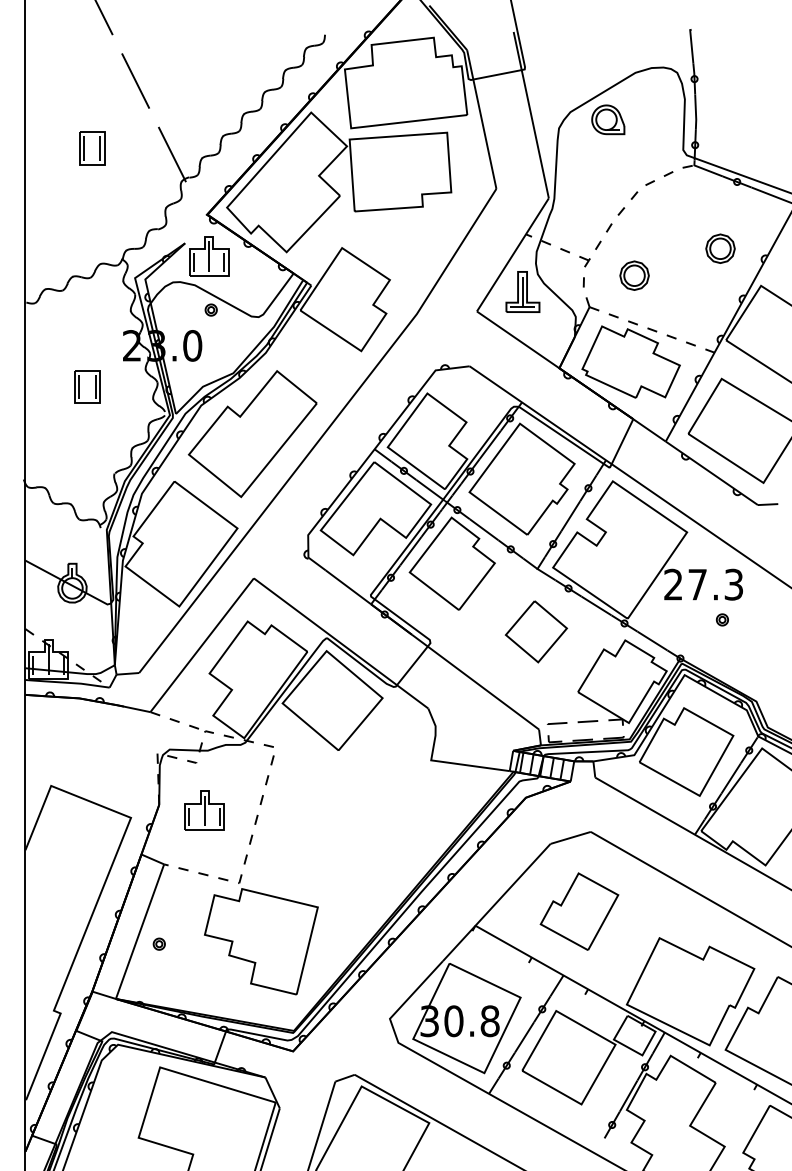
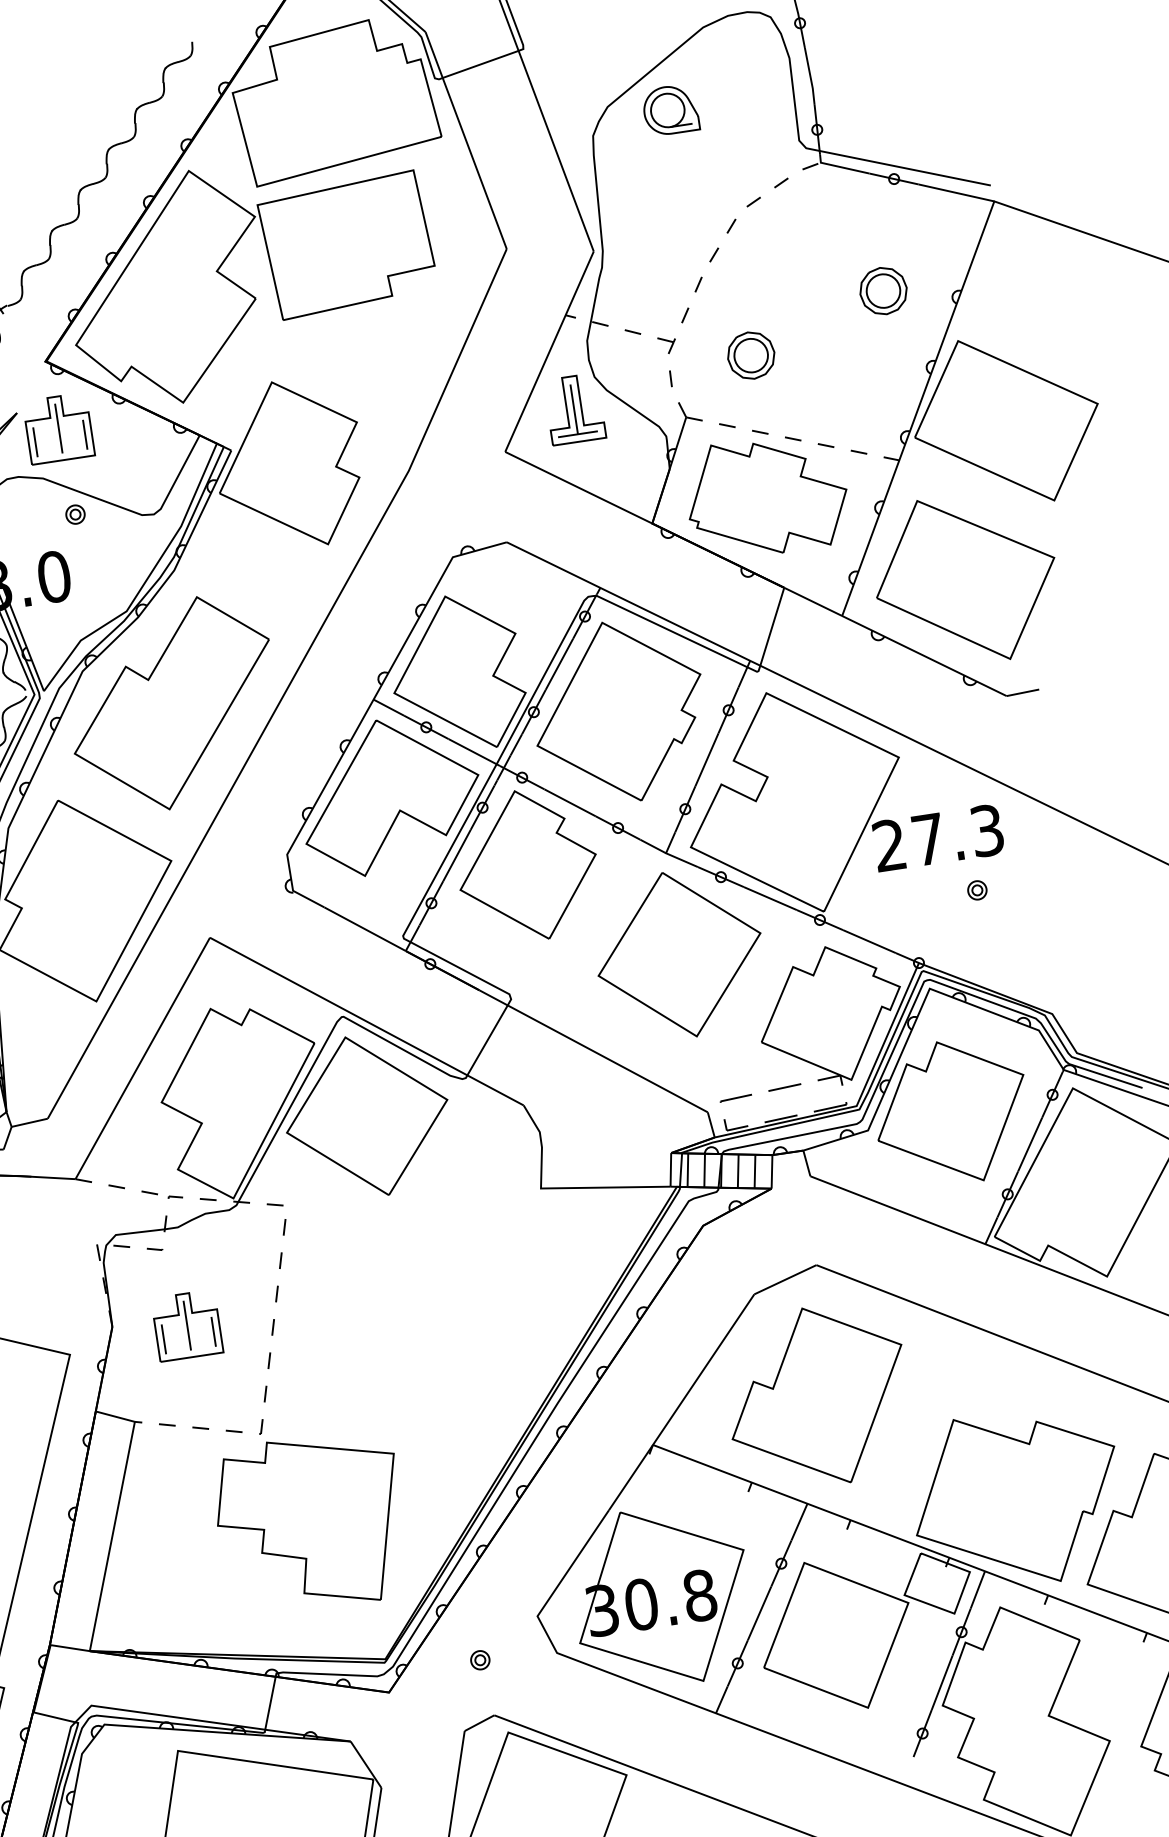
part: (536, 631) -> (679, 954), size x1.67
part: (579, 911) -> (817, 1396), size x1.43
part: (158, 943) -> (478, 1659), moved

